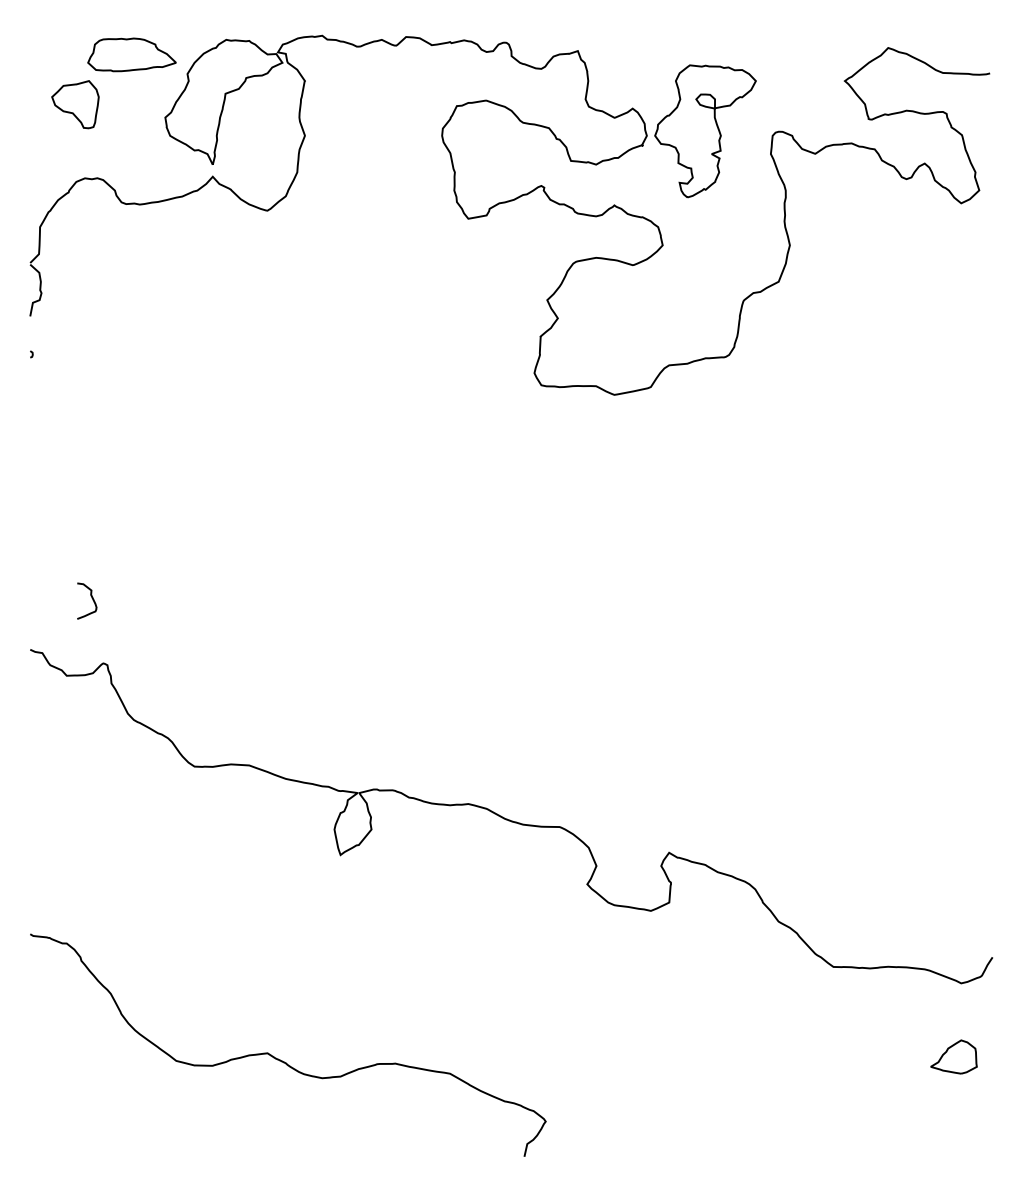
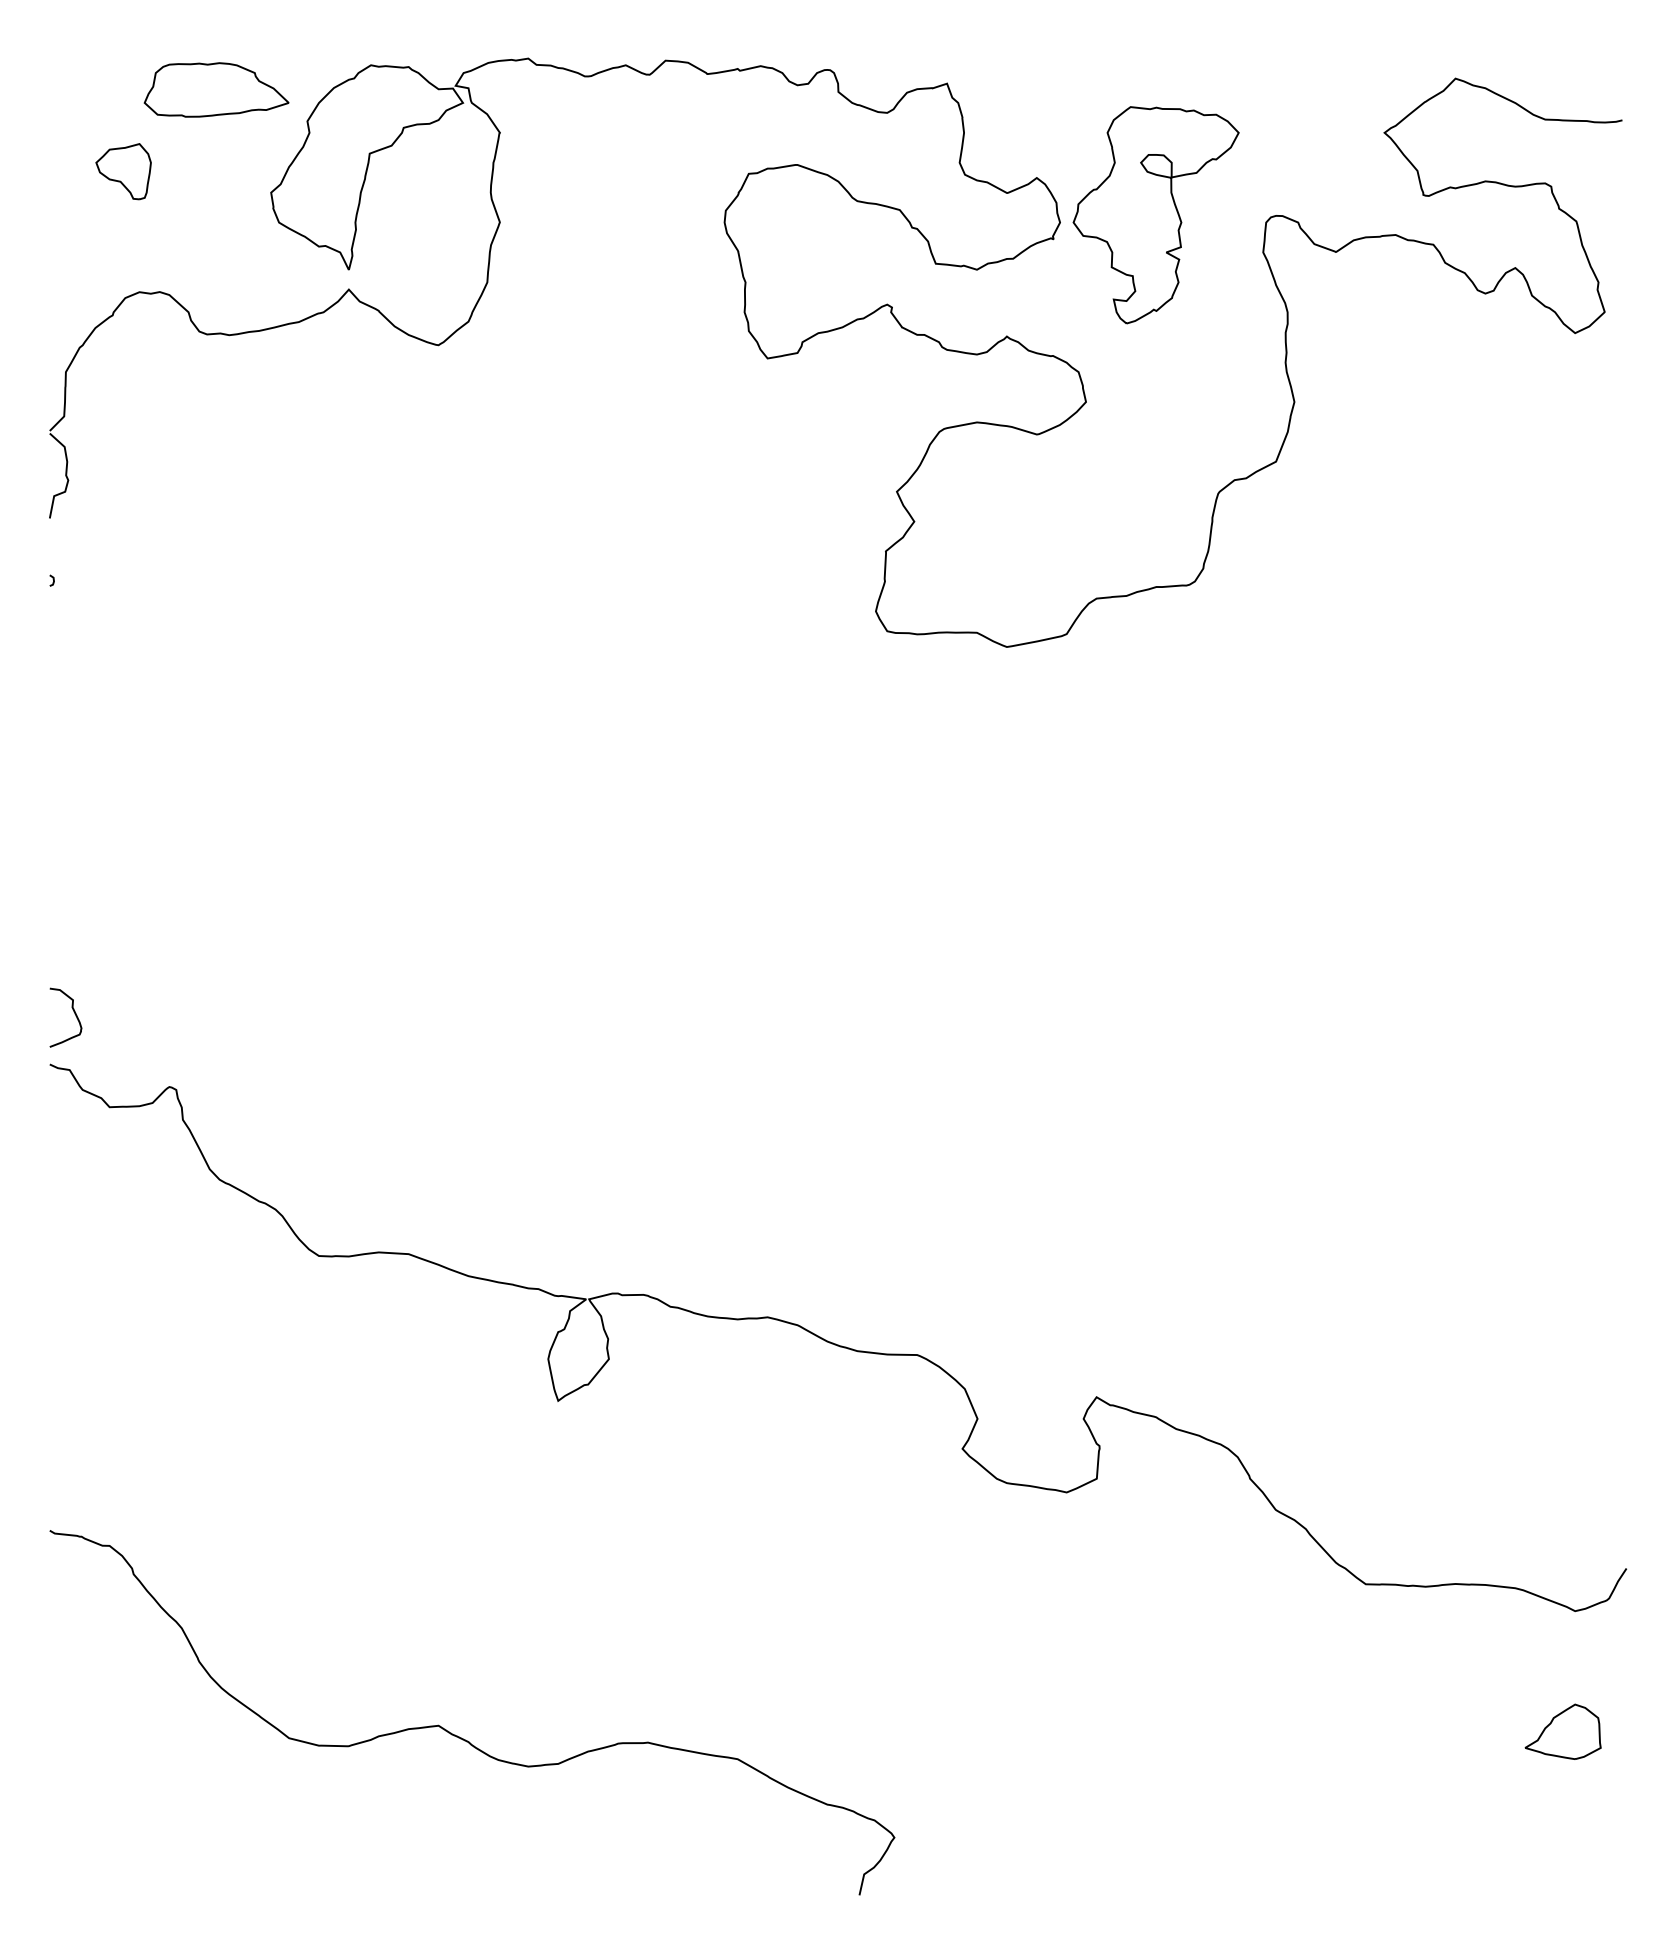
part: (74, 104) -> (122, 171), size x0.71
curve: (91, 598) -> (73, 1013), moved

